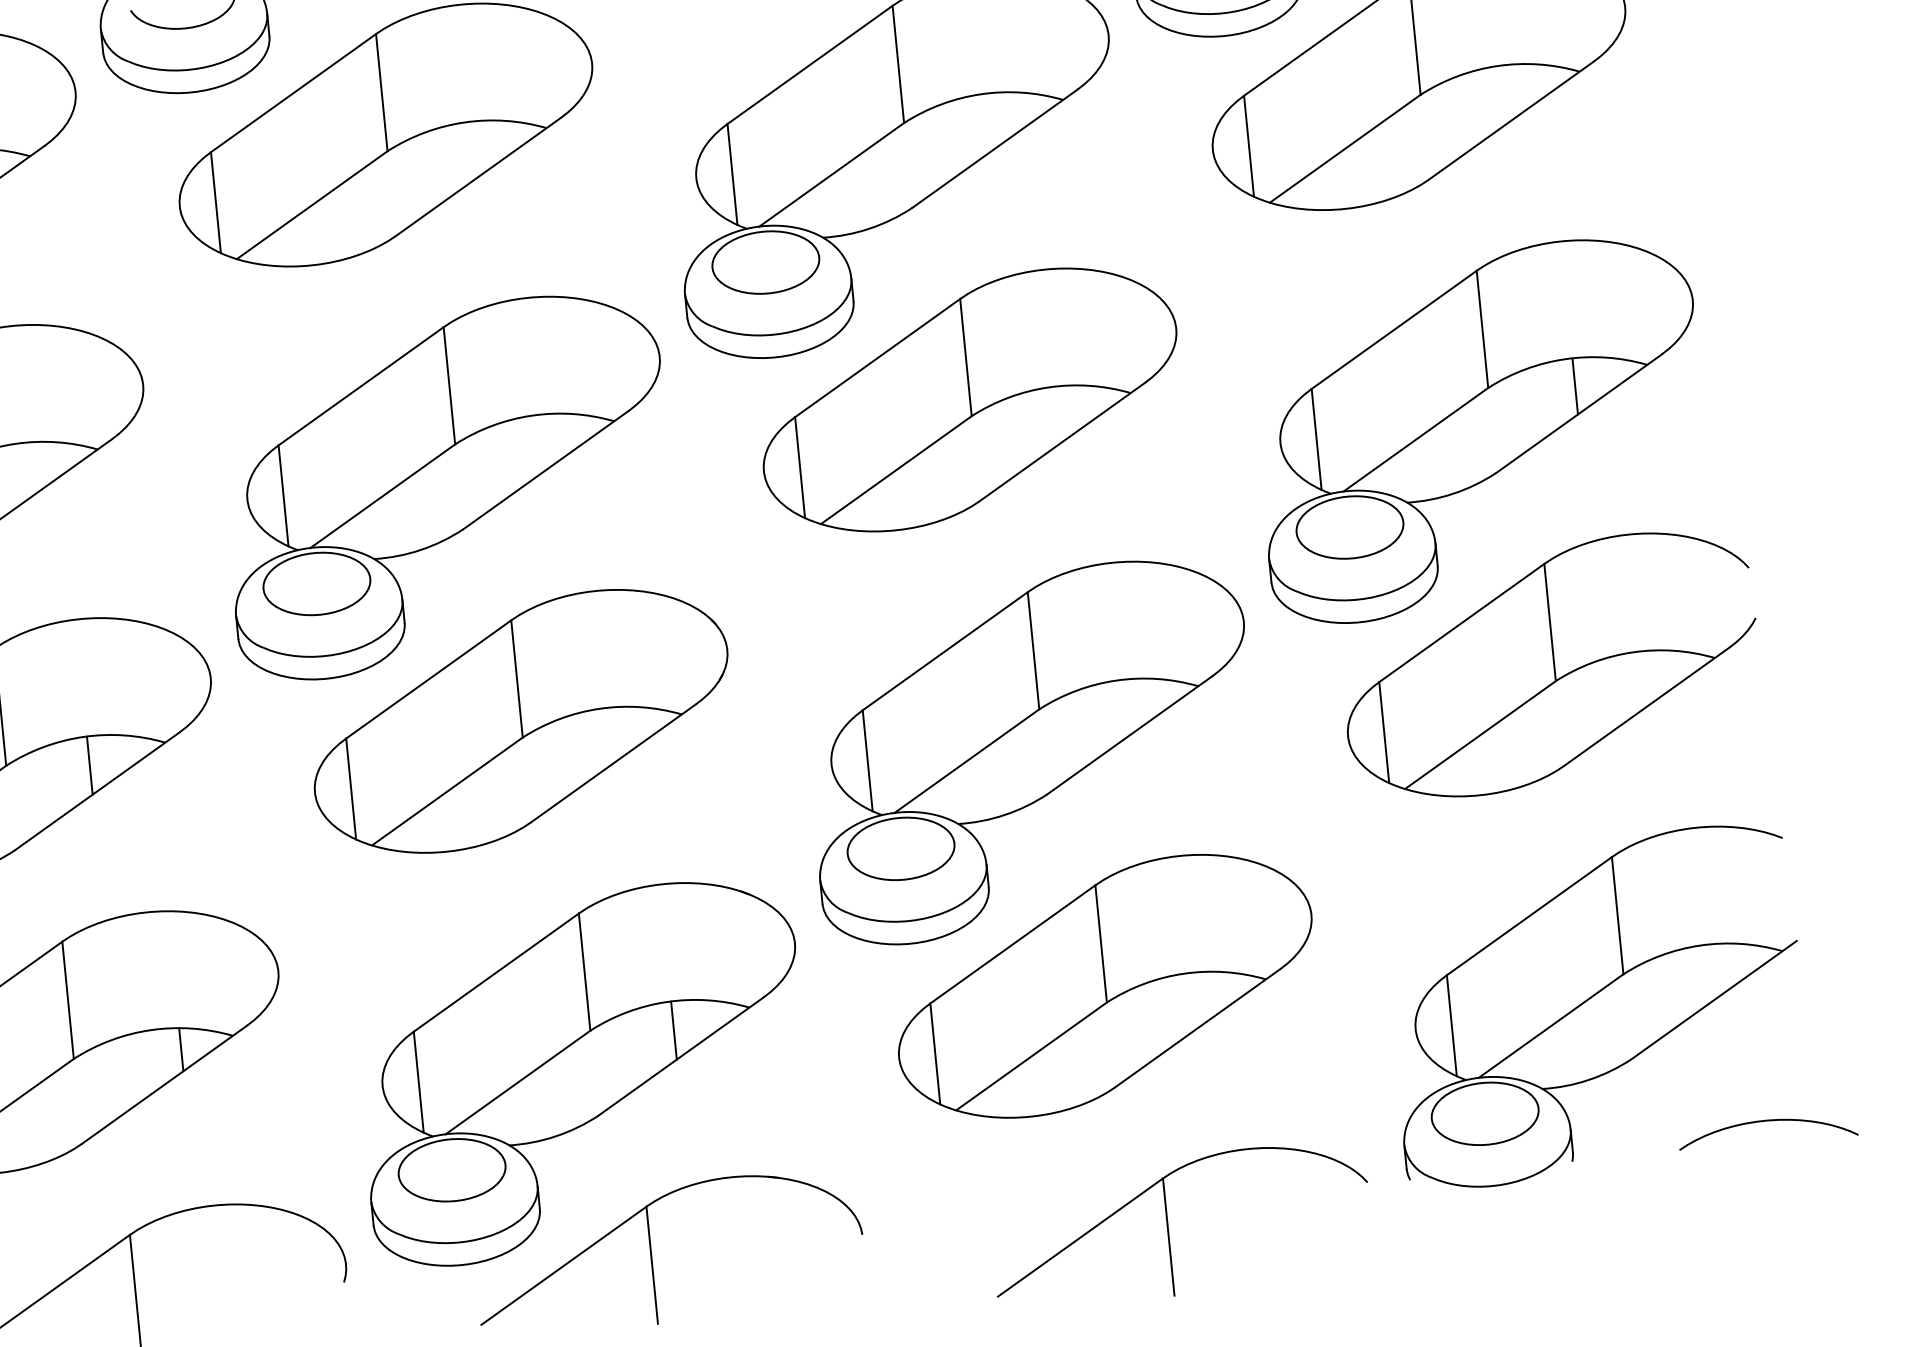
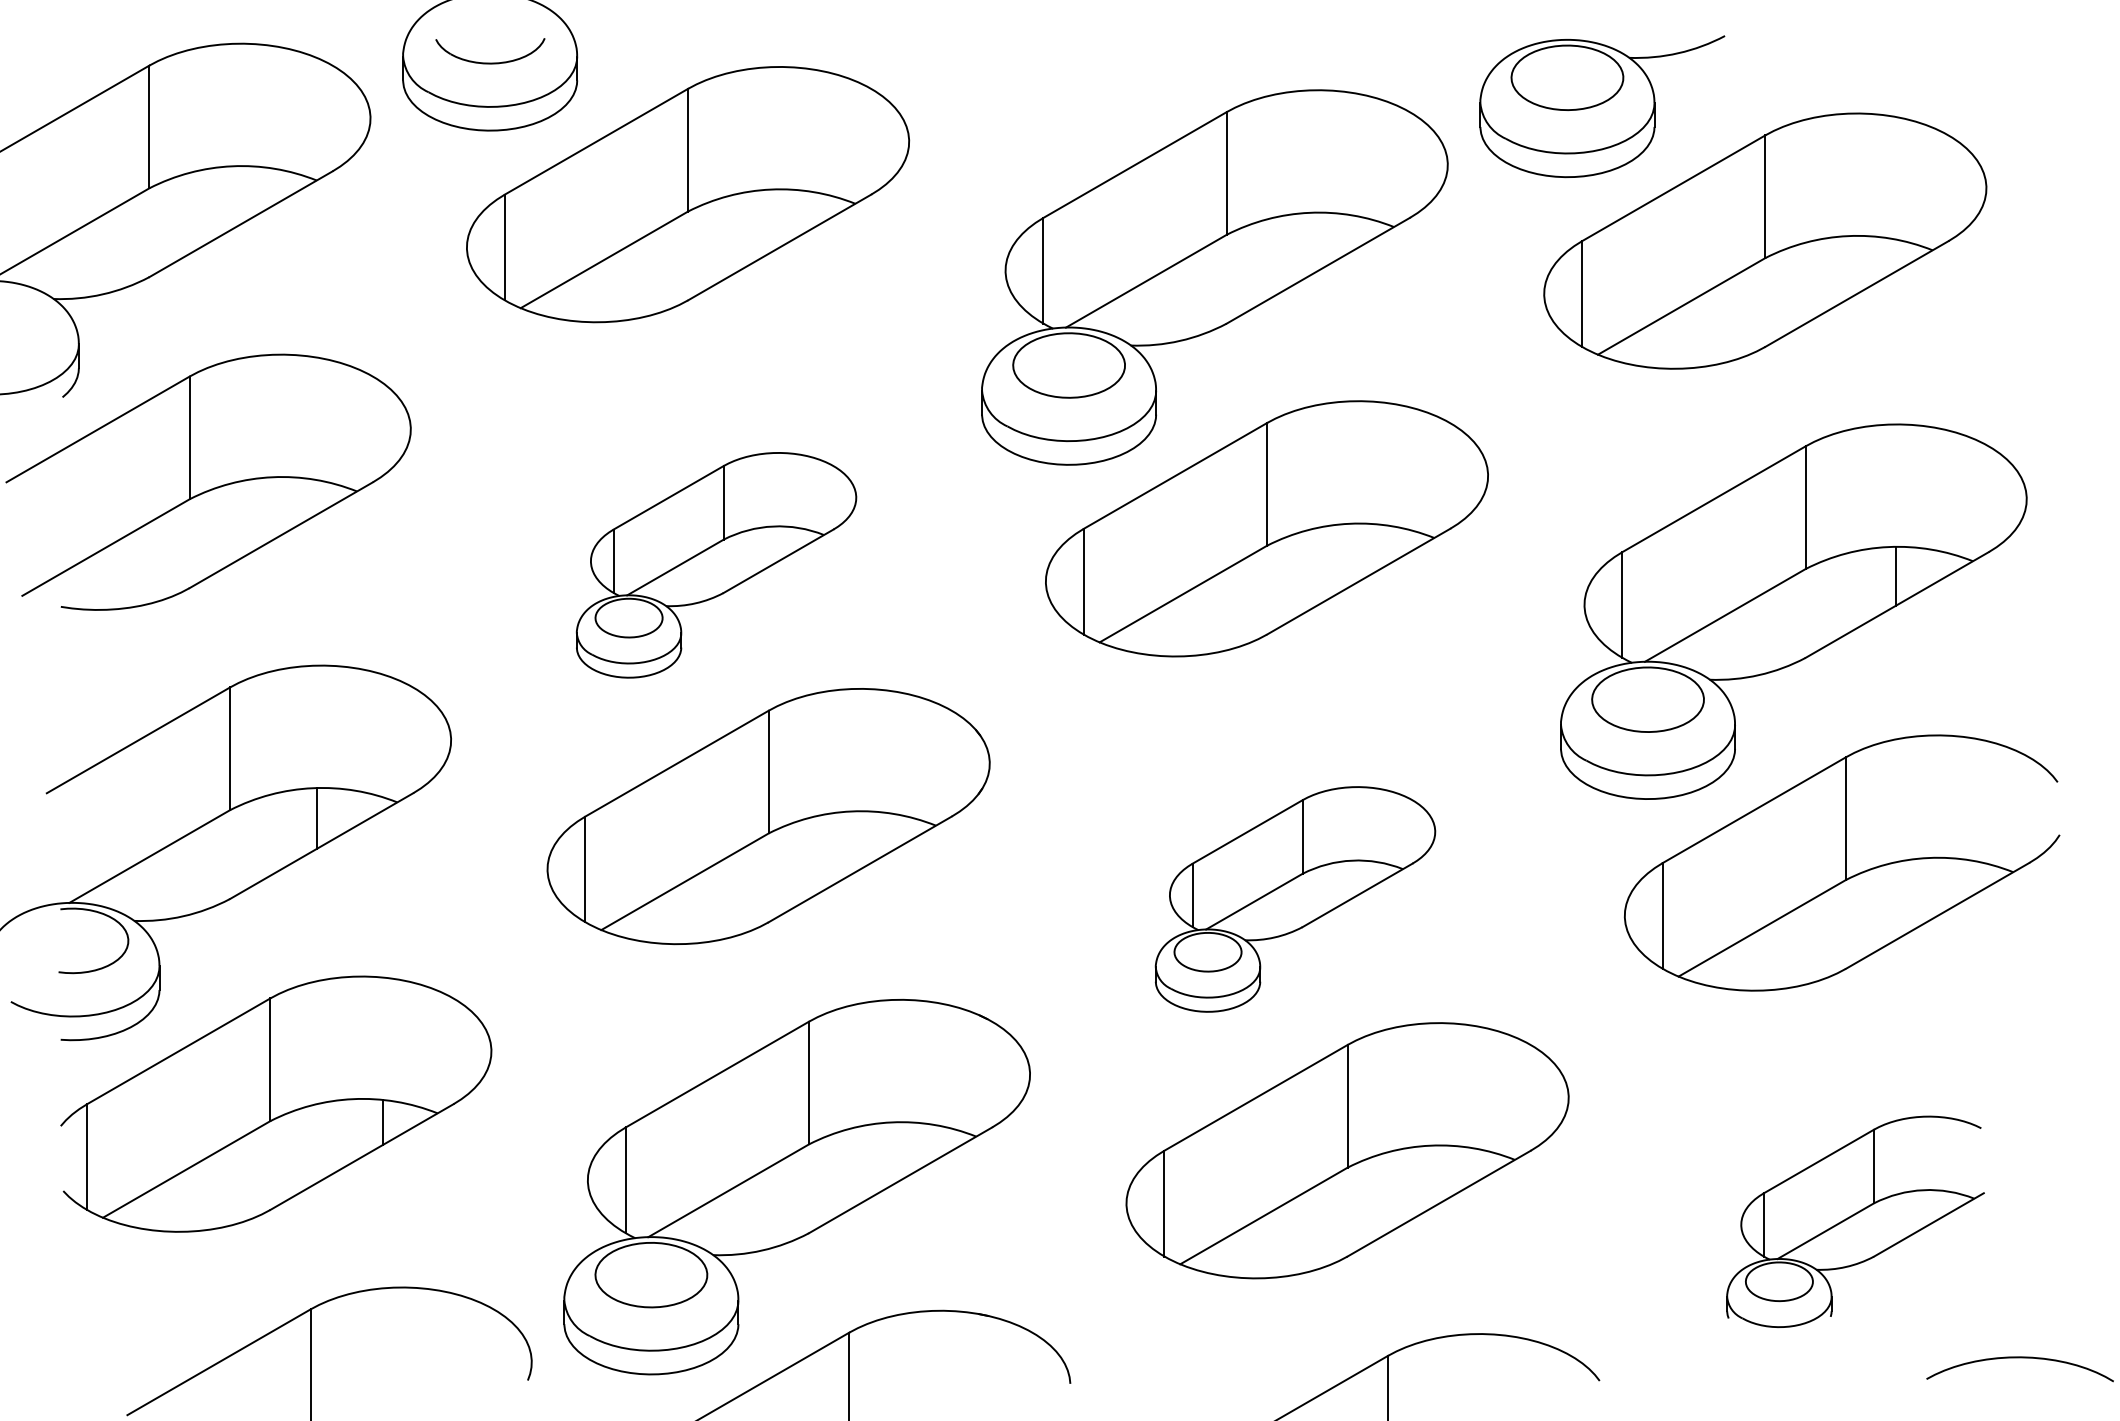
part: (447, 486) -> (716, 565), size x0.6
part: (1032, 751) -> (1295, 899), size x0.6
part: (1596, 1006) -> (1855, 1221), size x0.6
line: (673, 1030) -> (895, 1152), removed

